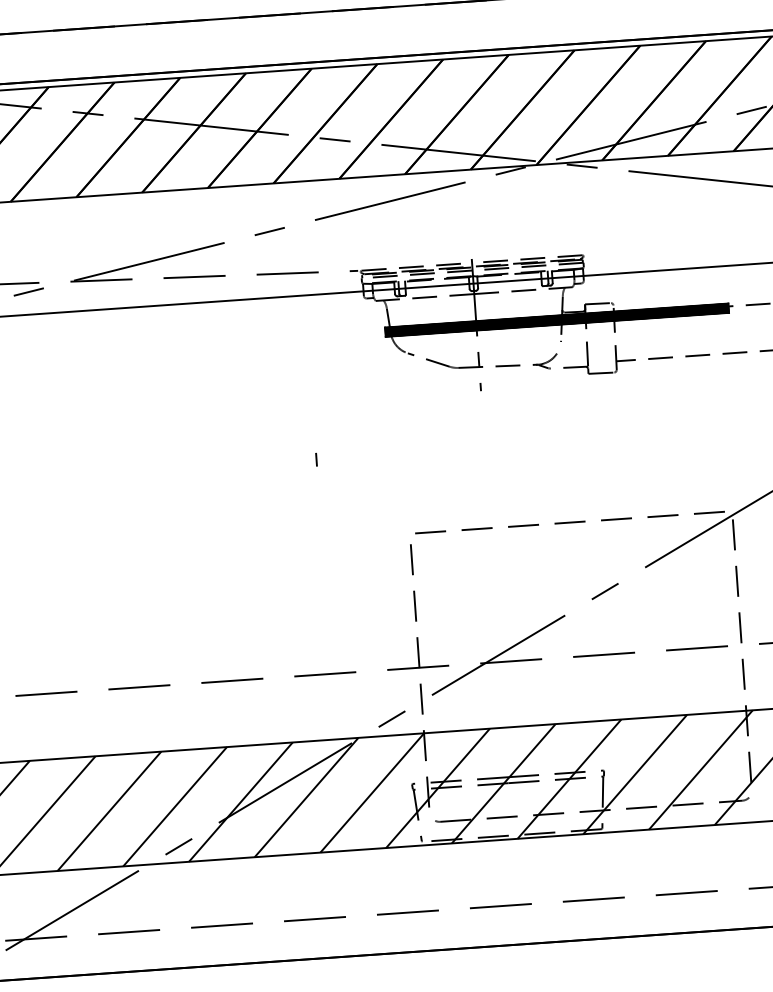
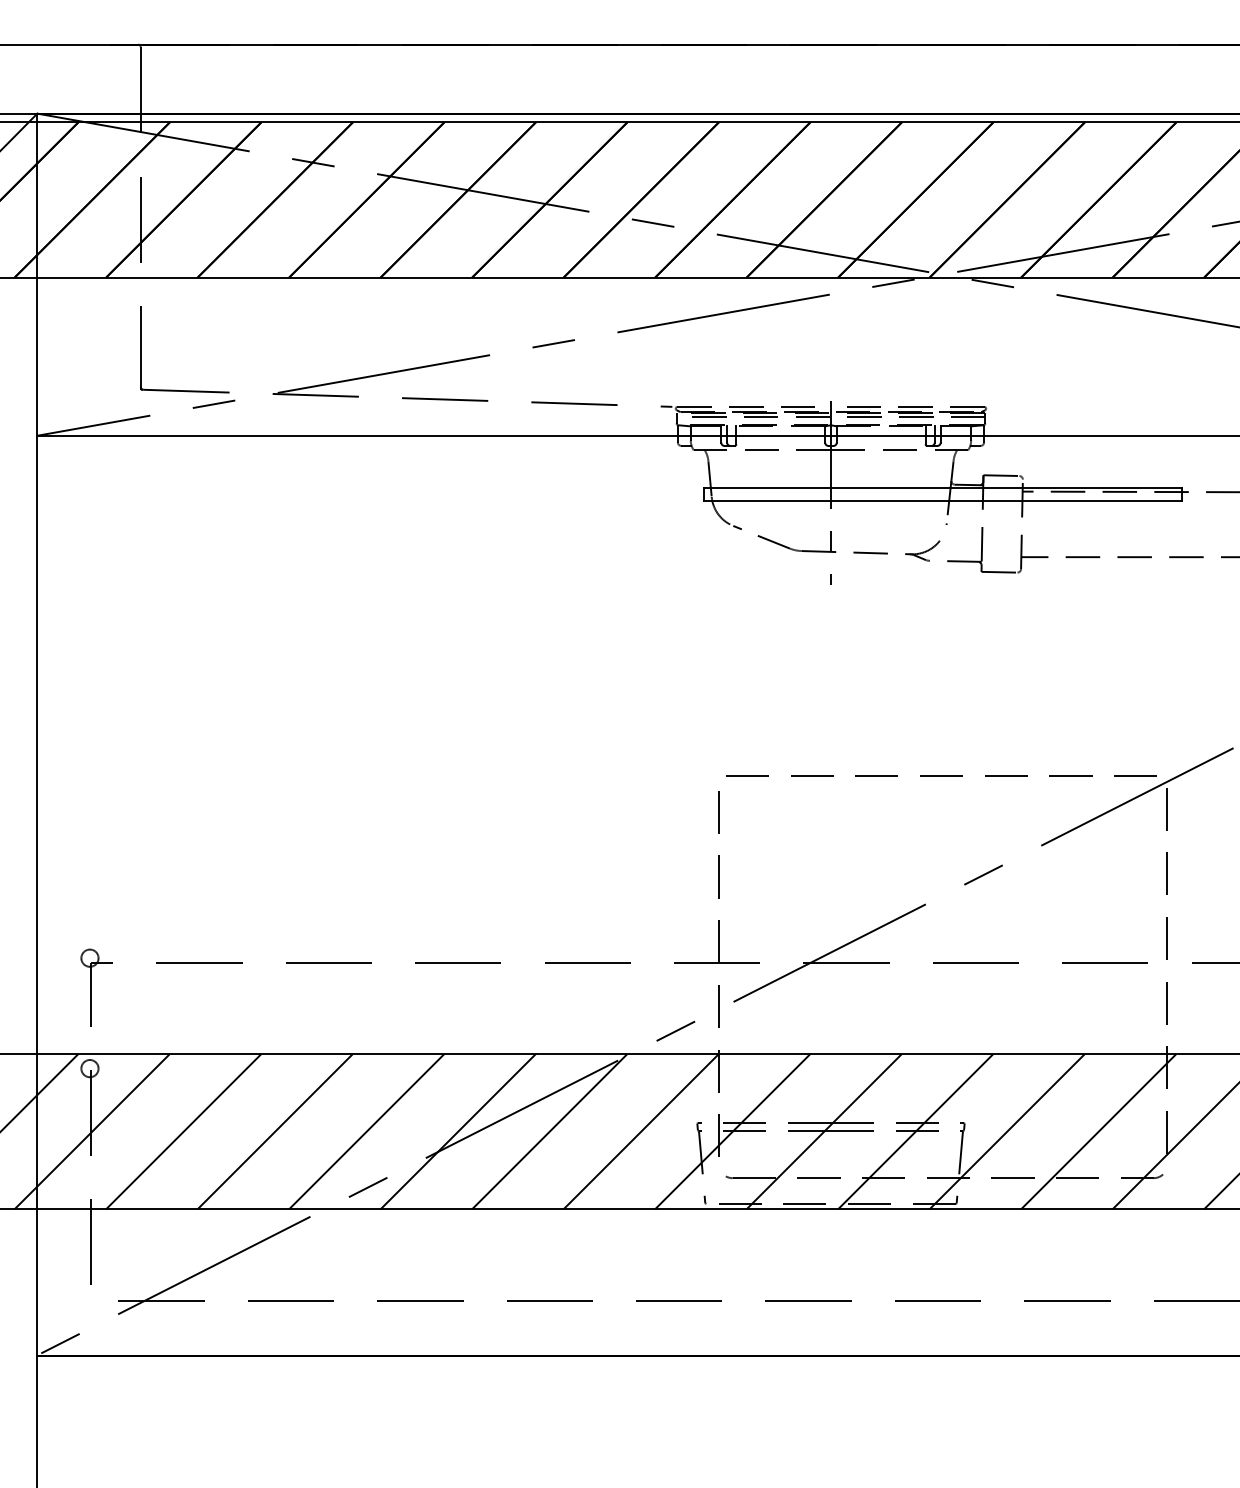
hatch: (557, 320) -> (943, 494), removed
line: (315, 459) -> (595, 664), removed

